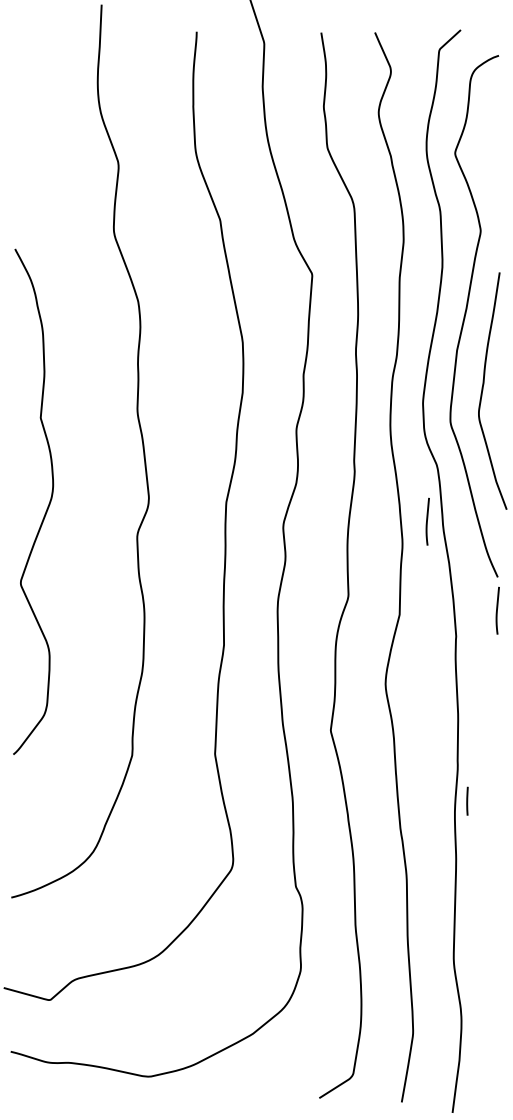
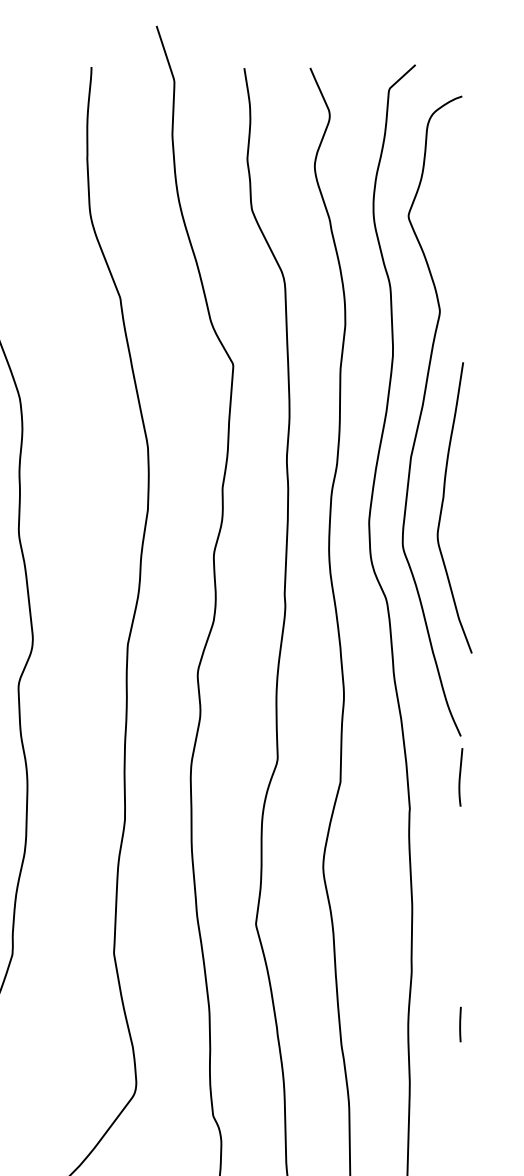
curve: (427, 521) -> (374, 667), removed
line: (467, 800) -> (460, 1023), moved

